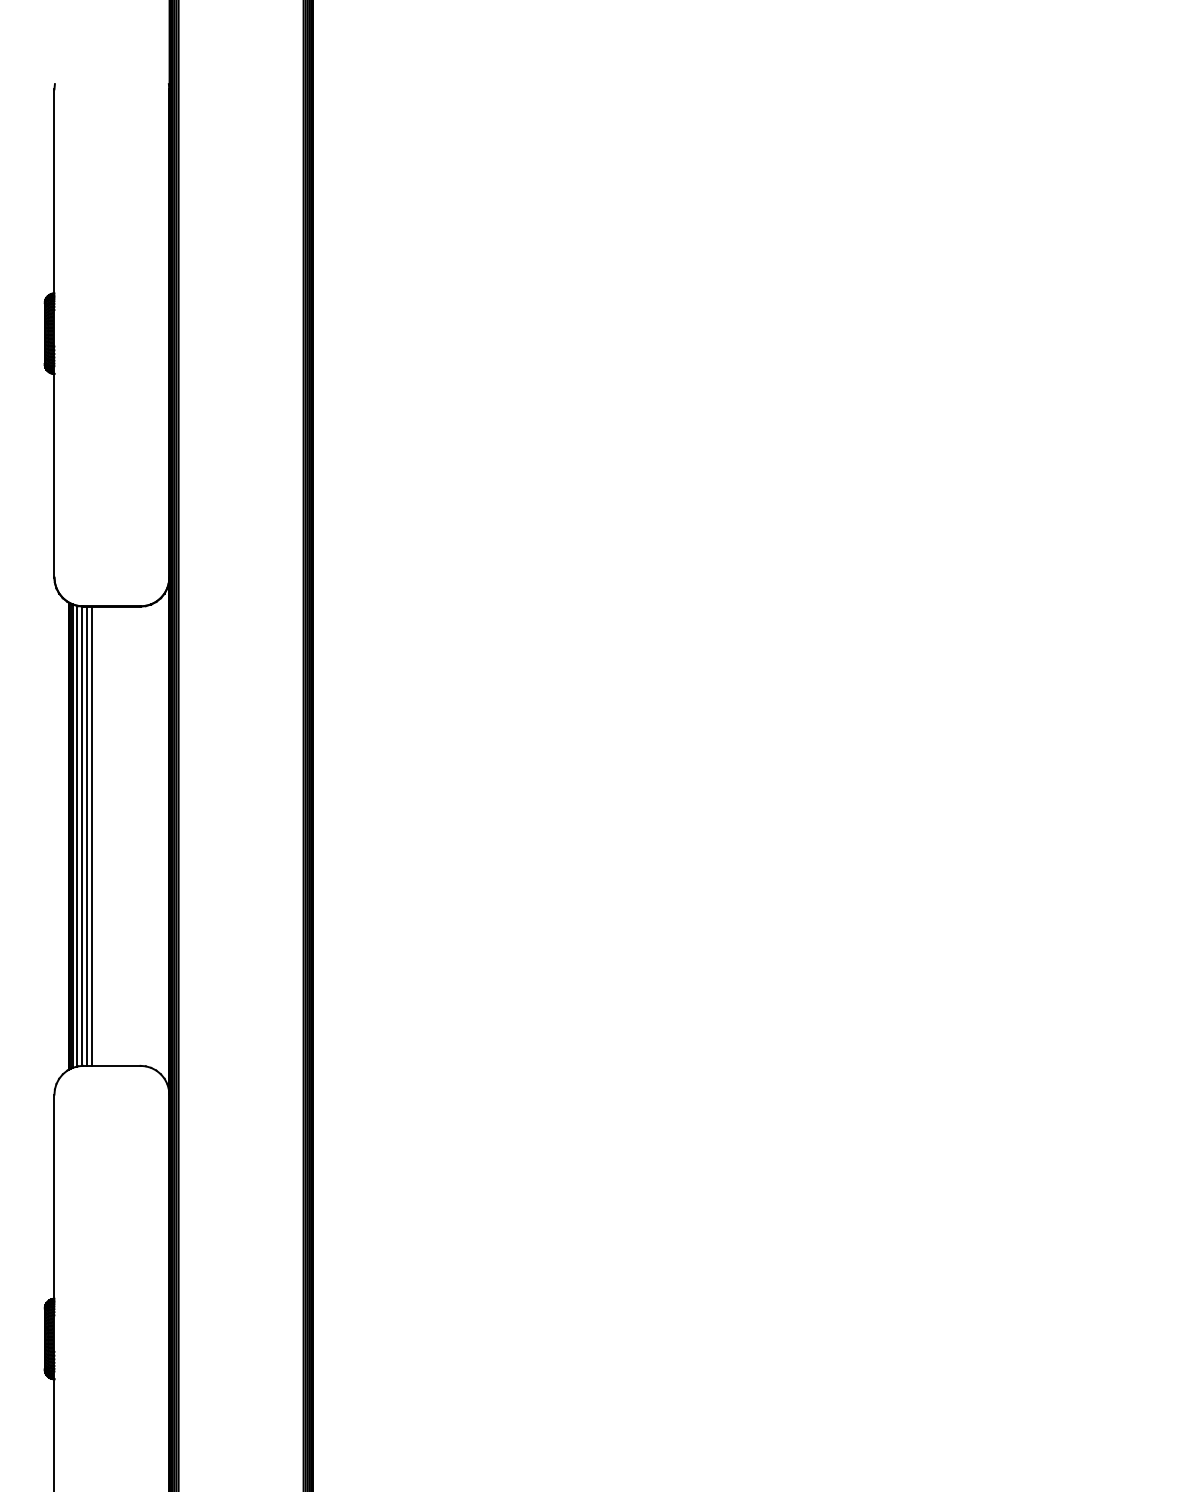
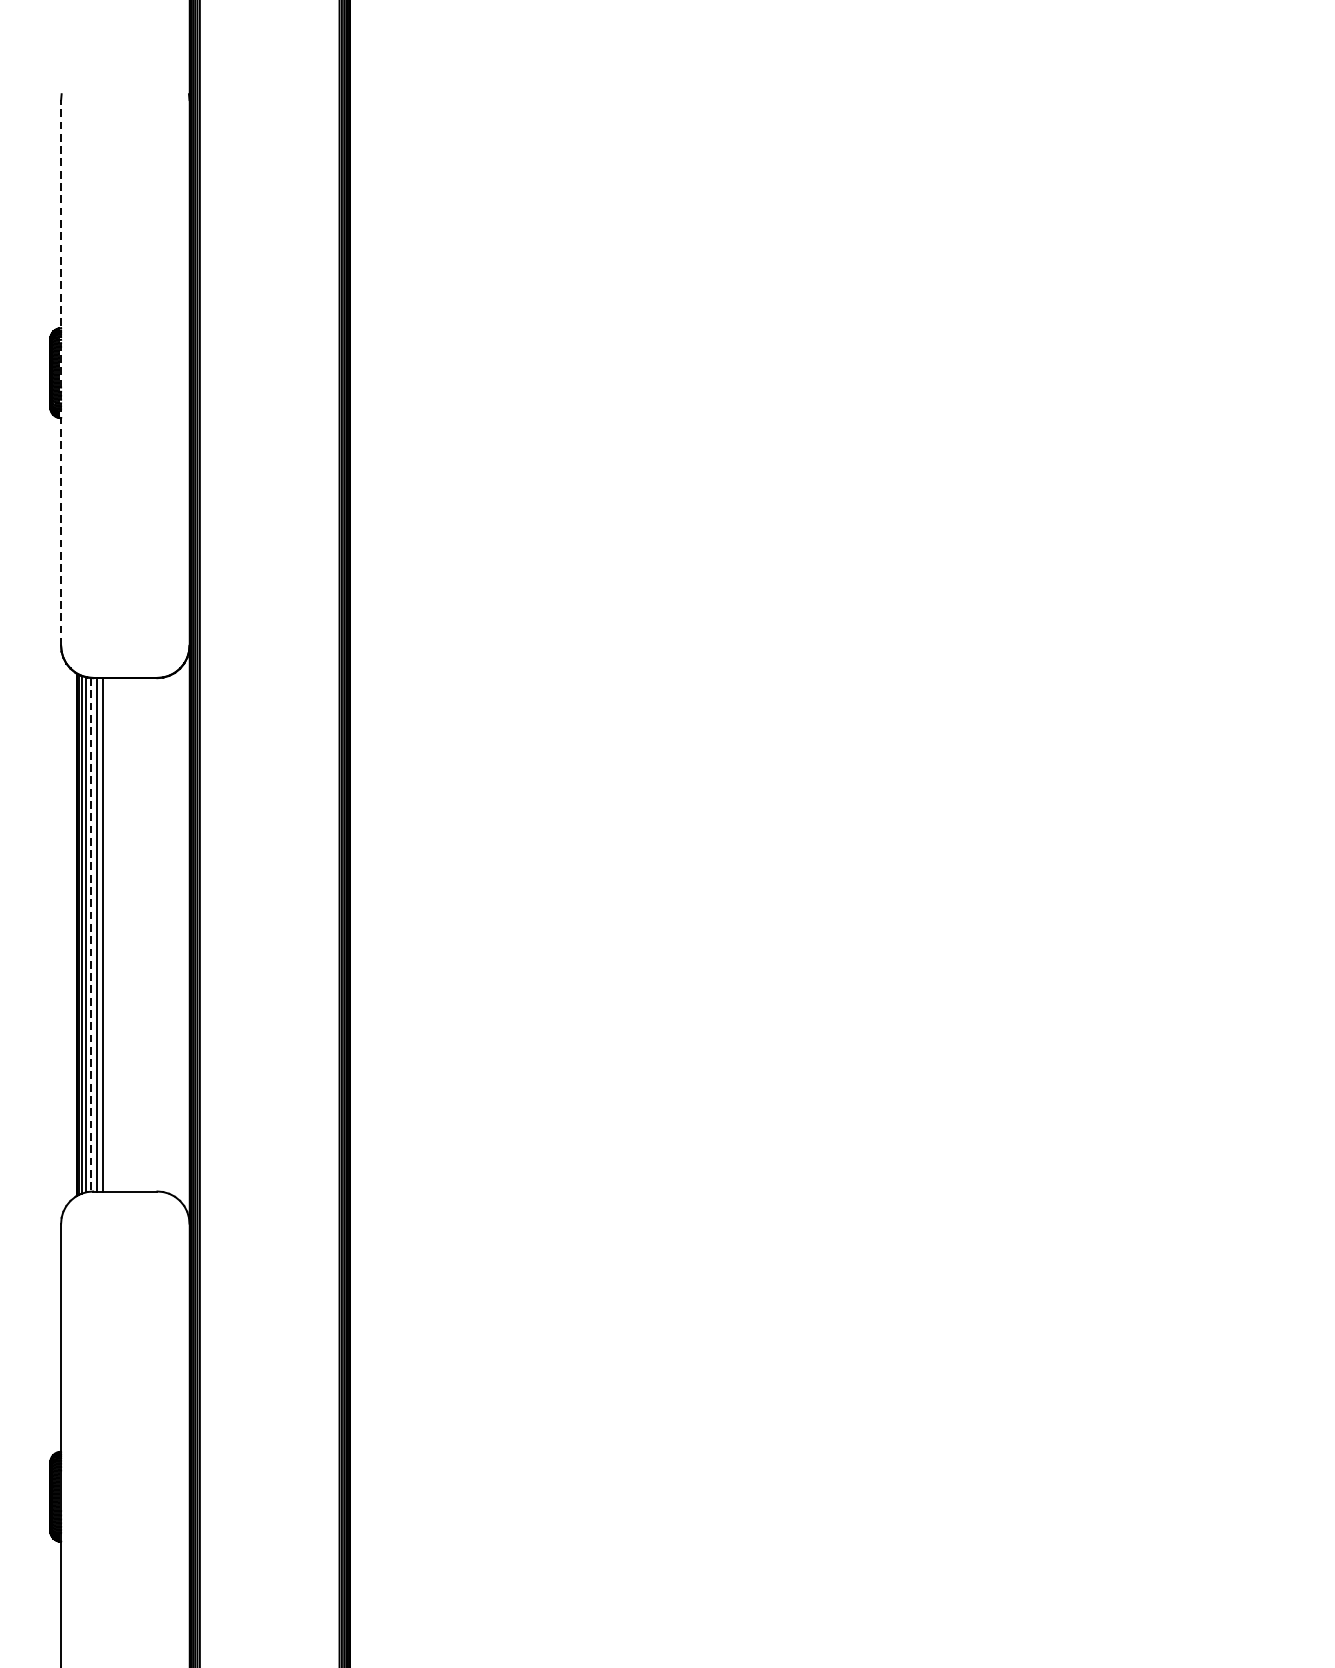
line: (54, 332) -> (61, 371), solid -> dashed
line: (81, 836) -> (91, 935), solid -> dashed

